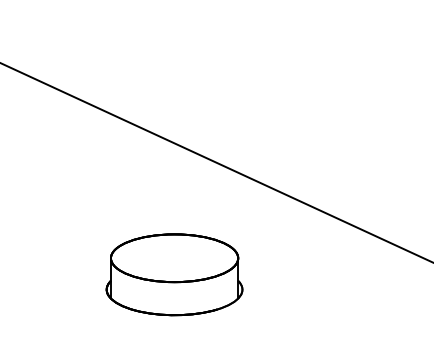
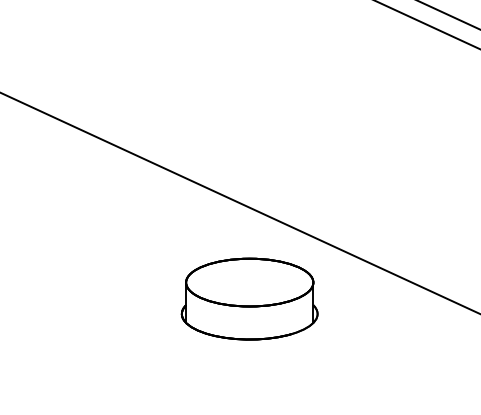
part: (174, 274) -> (249, 298), moved

